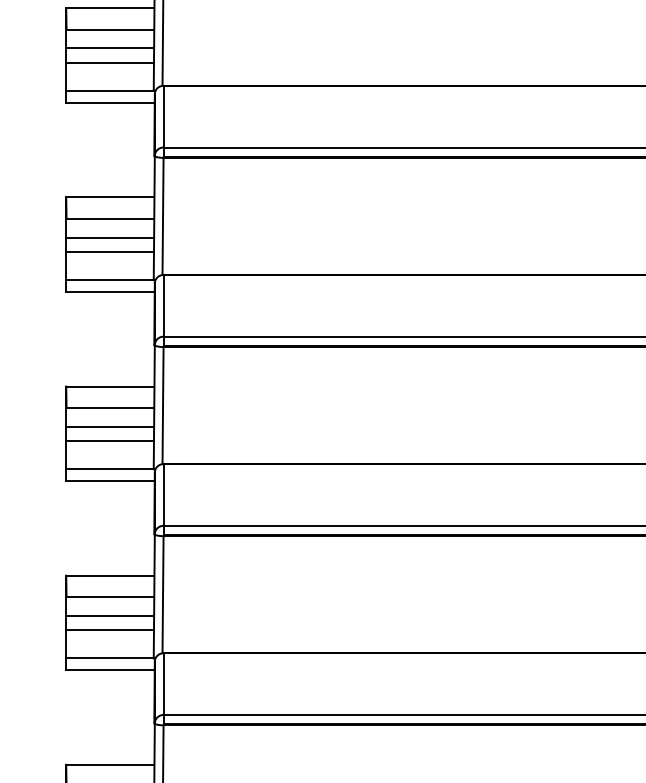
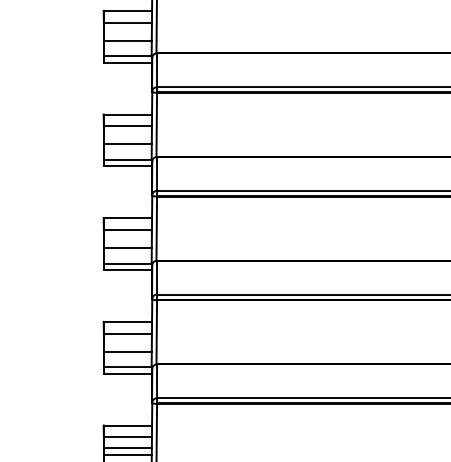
line: (109, 47) -> (127, 32), removed
line: (109, 237) -> (127, 136), removed
line: (109, 427) -> (127, 240), removed
line: (109, 615) -> (127, 343), removed

